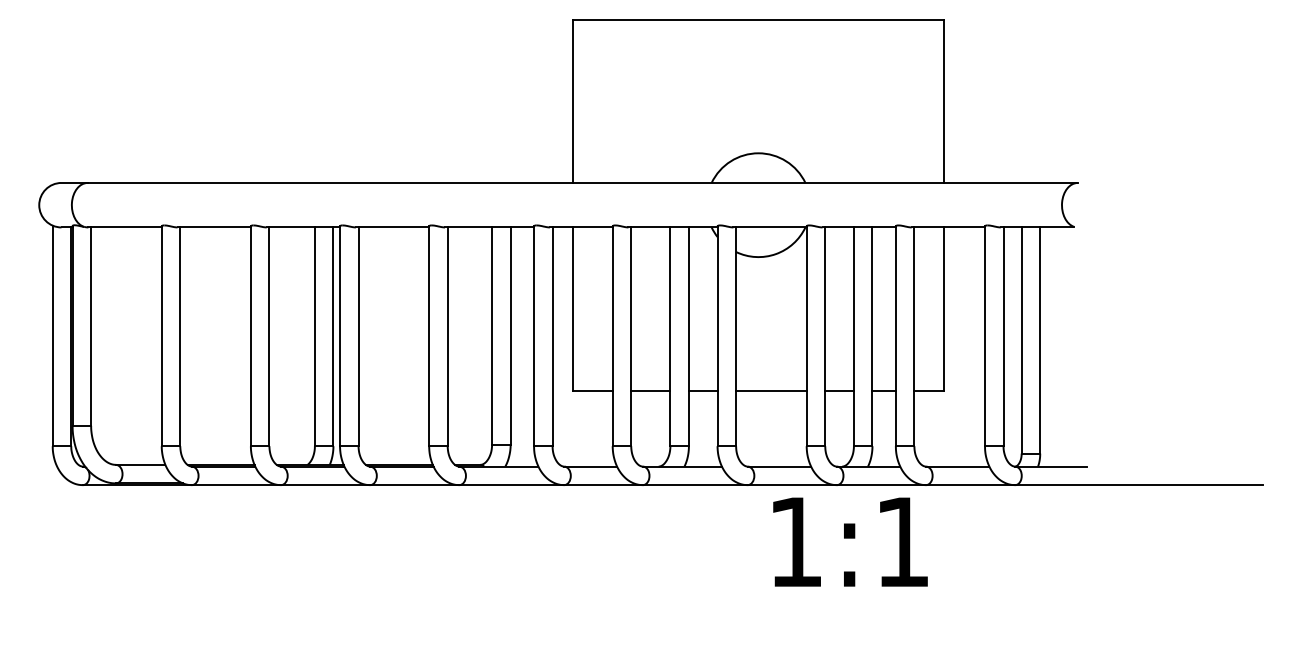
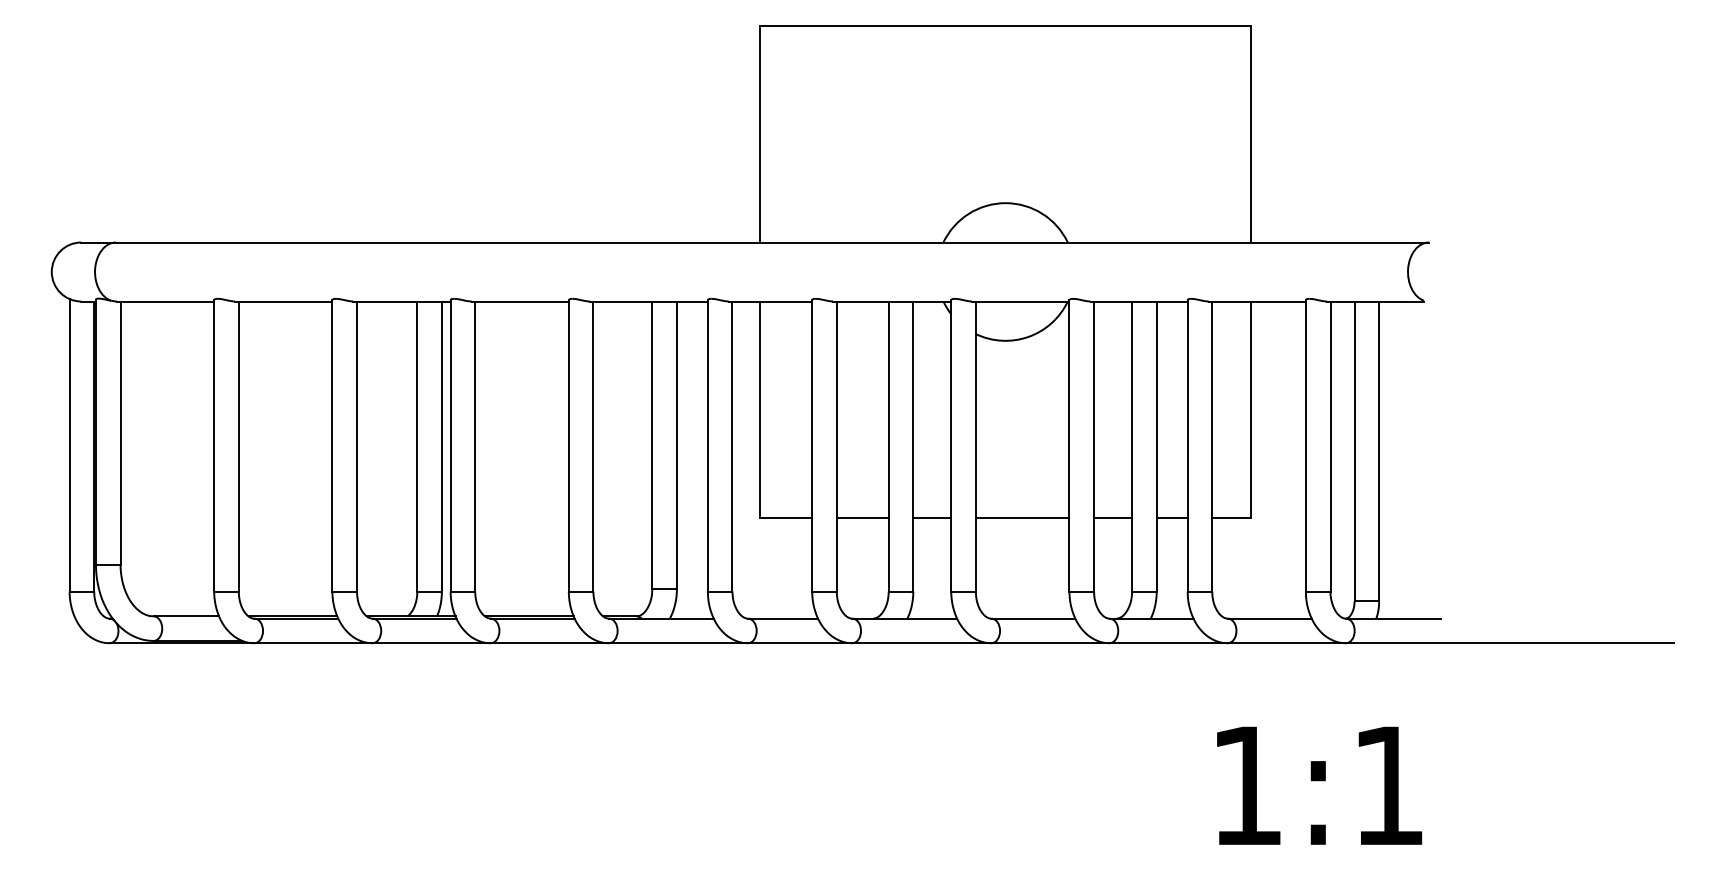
text: (850, 541) -> (1319, 785), moved

